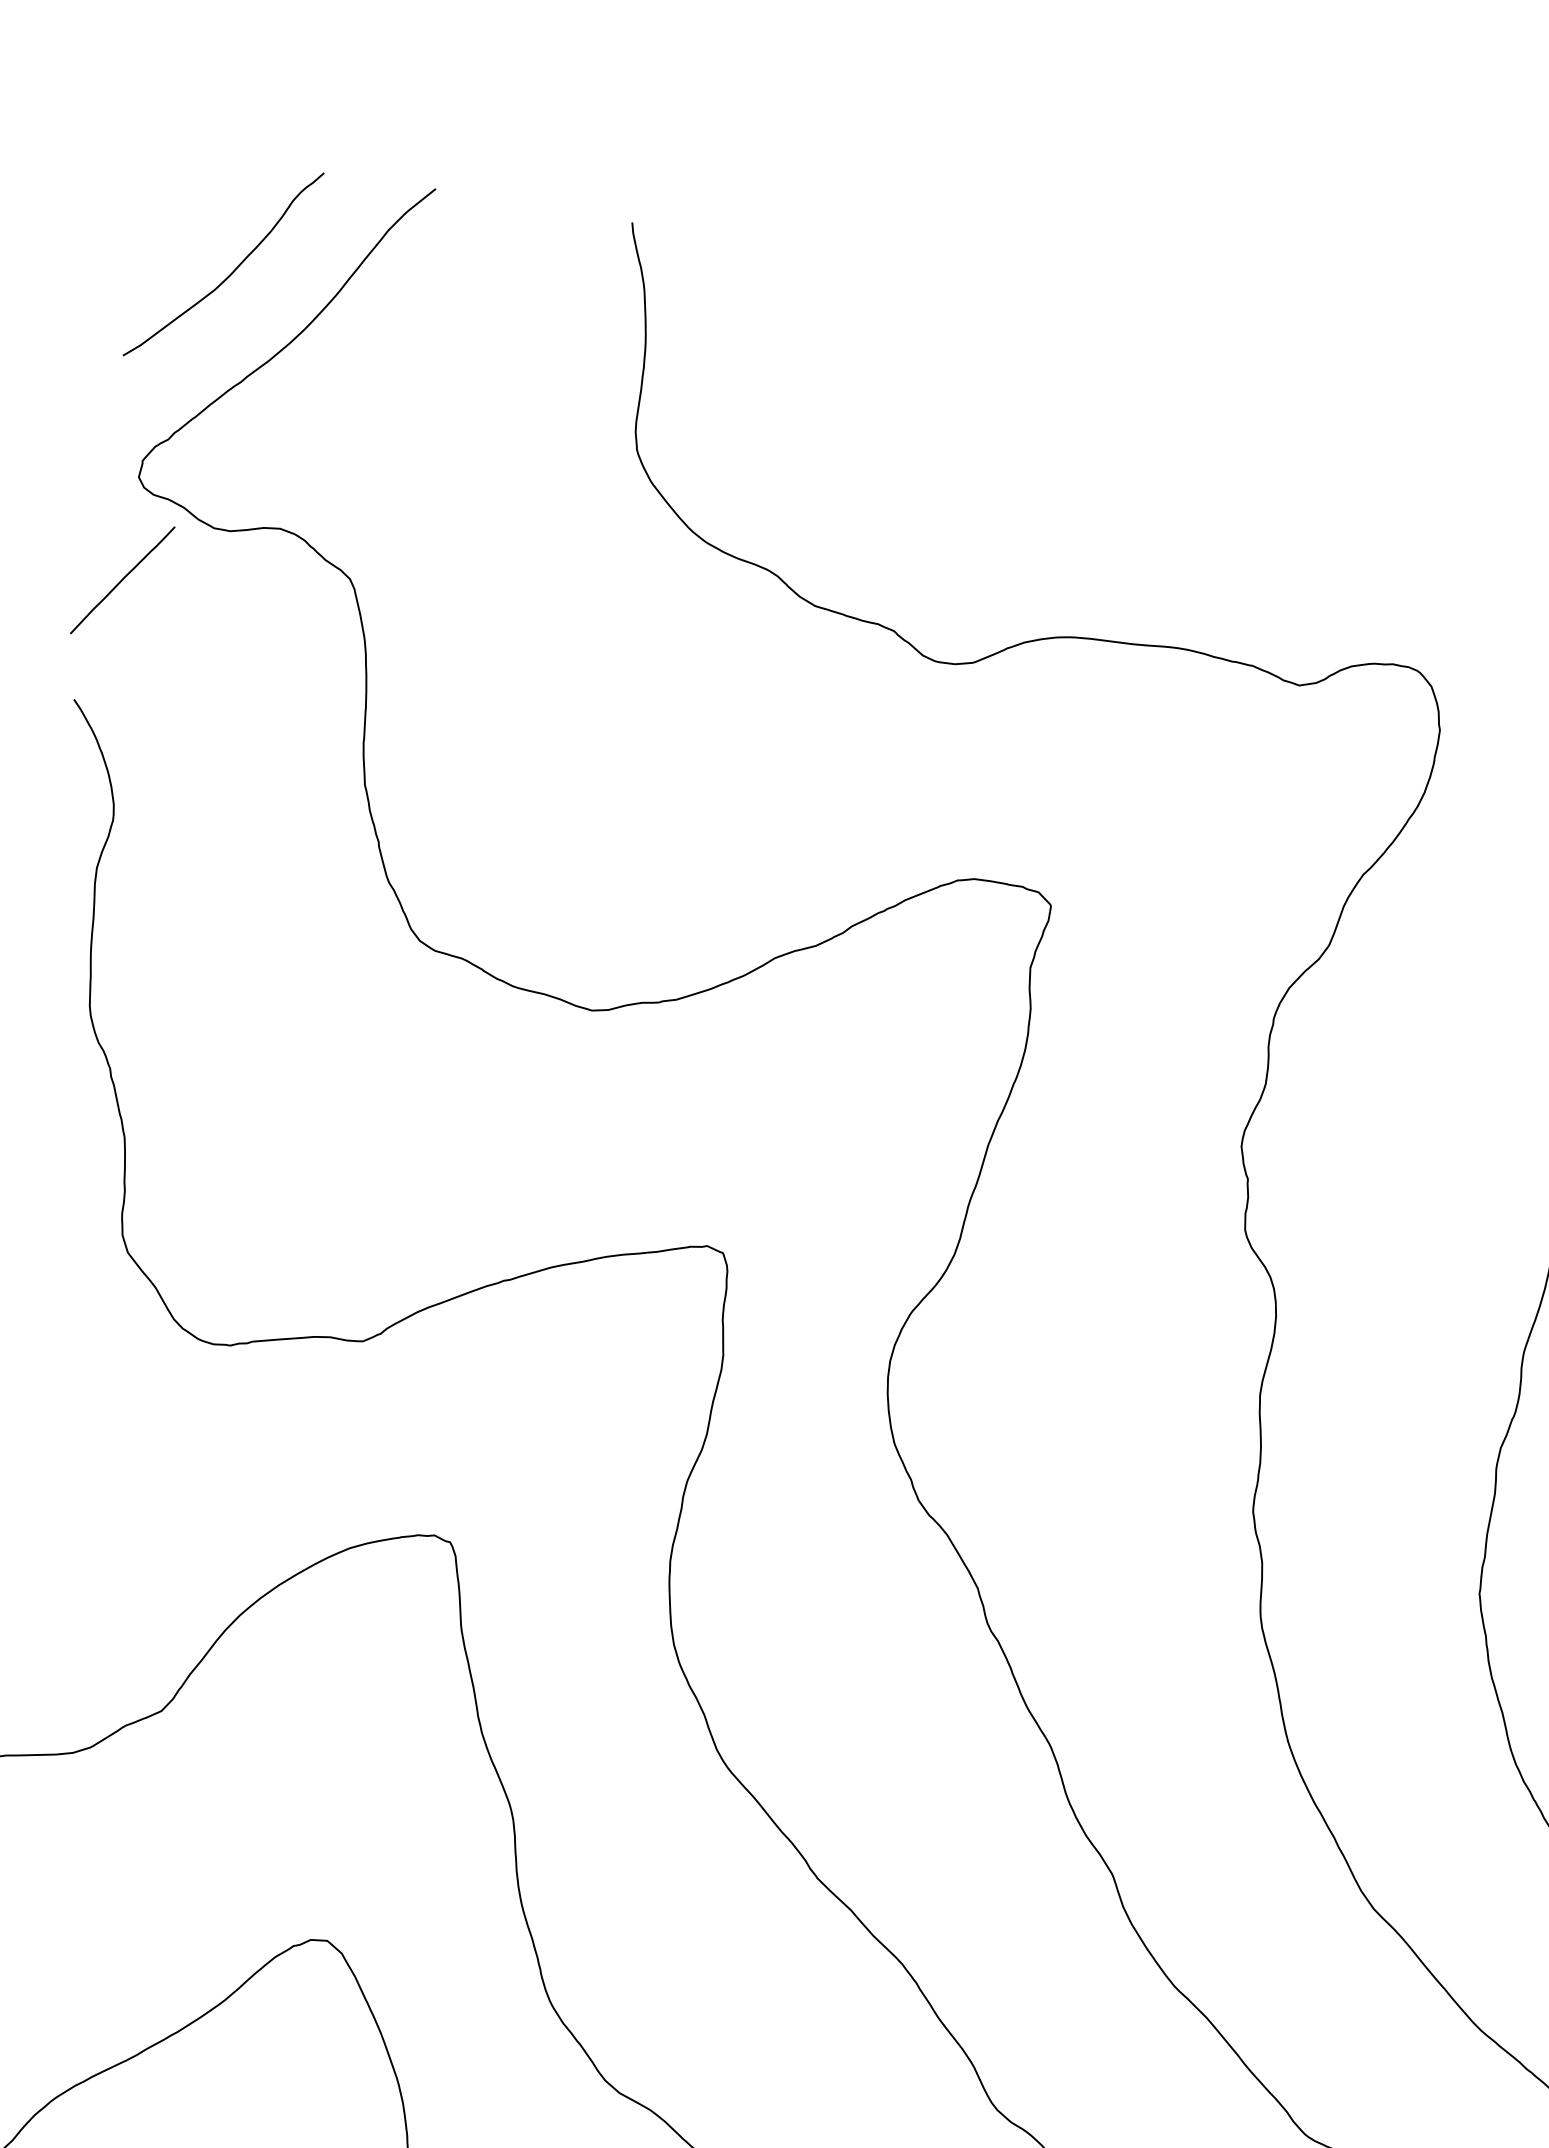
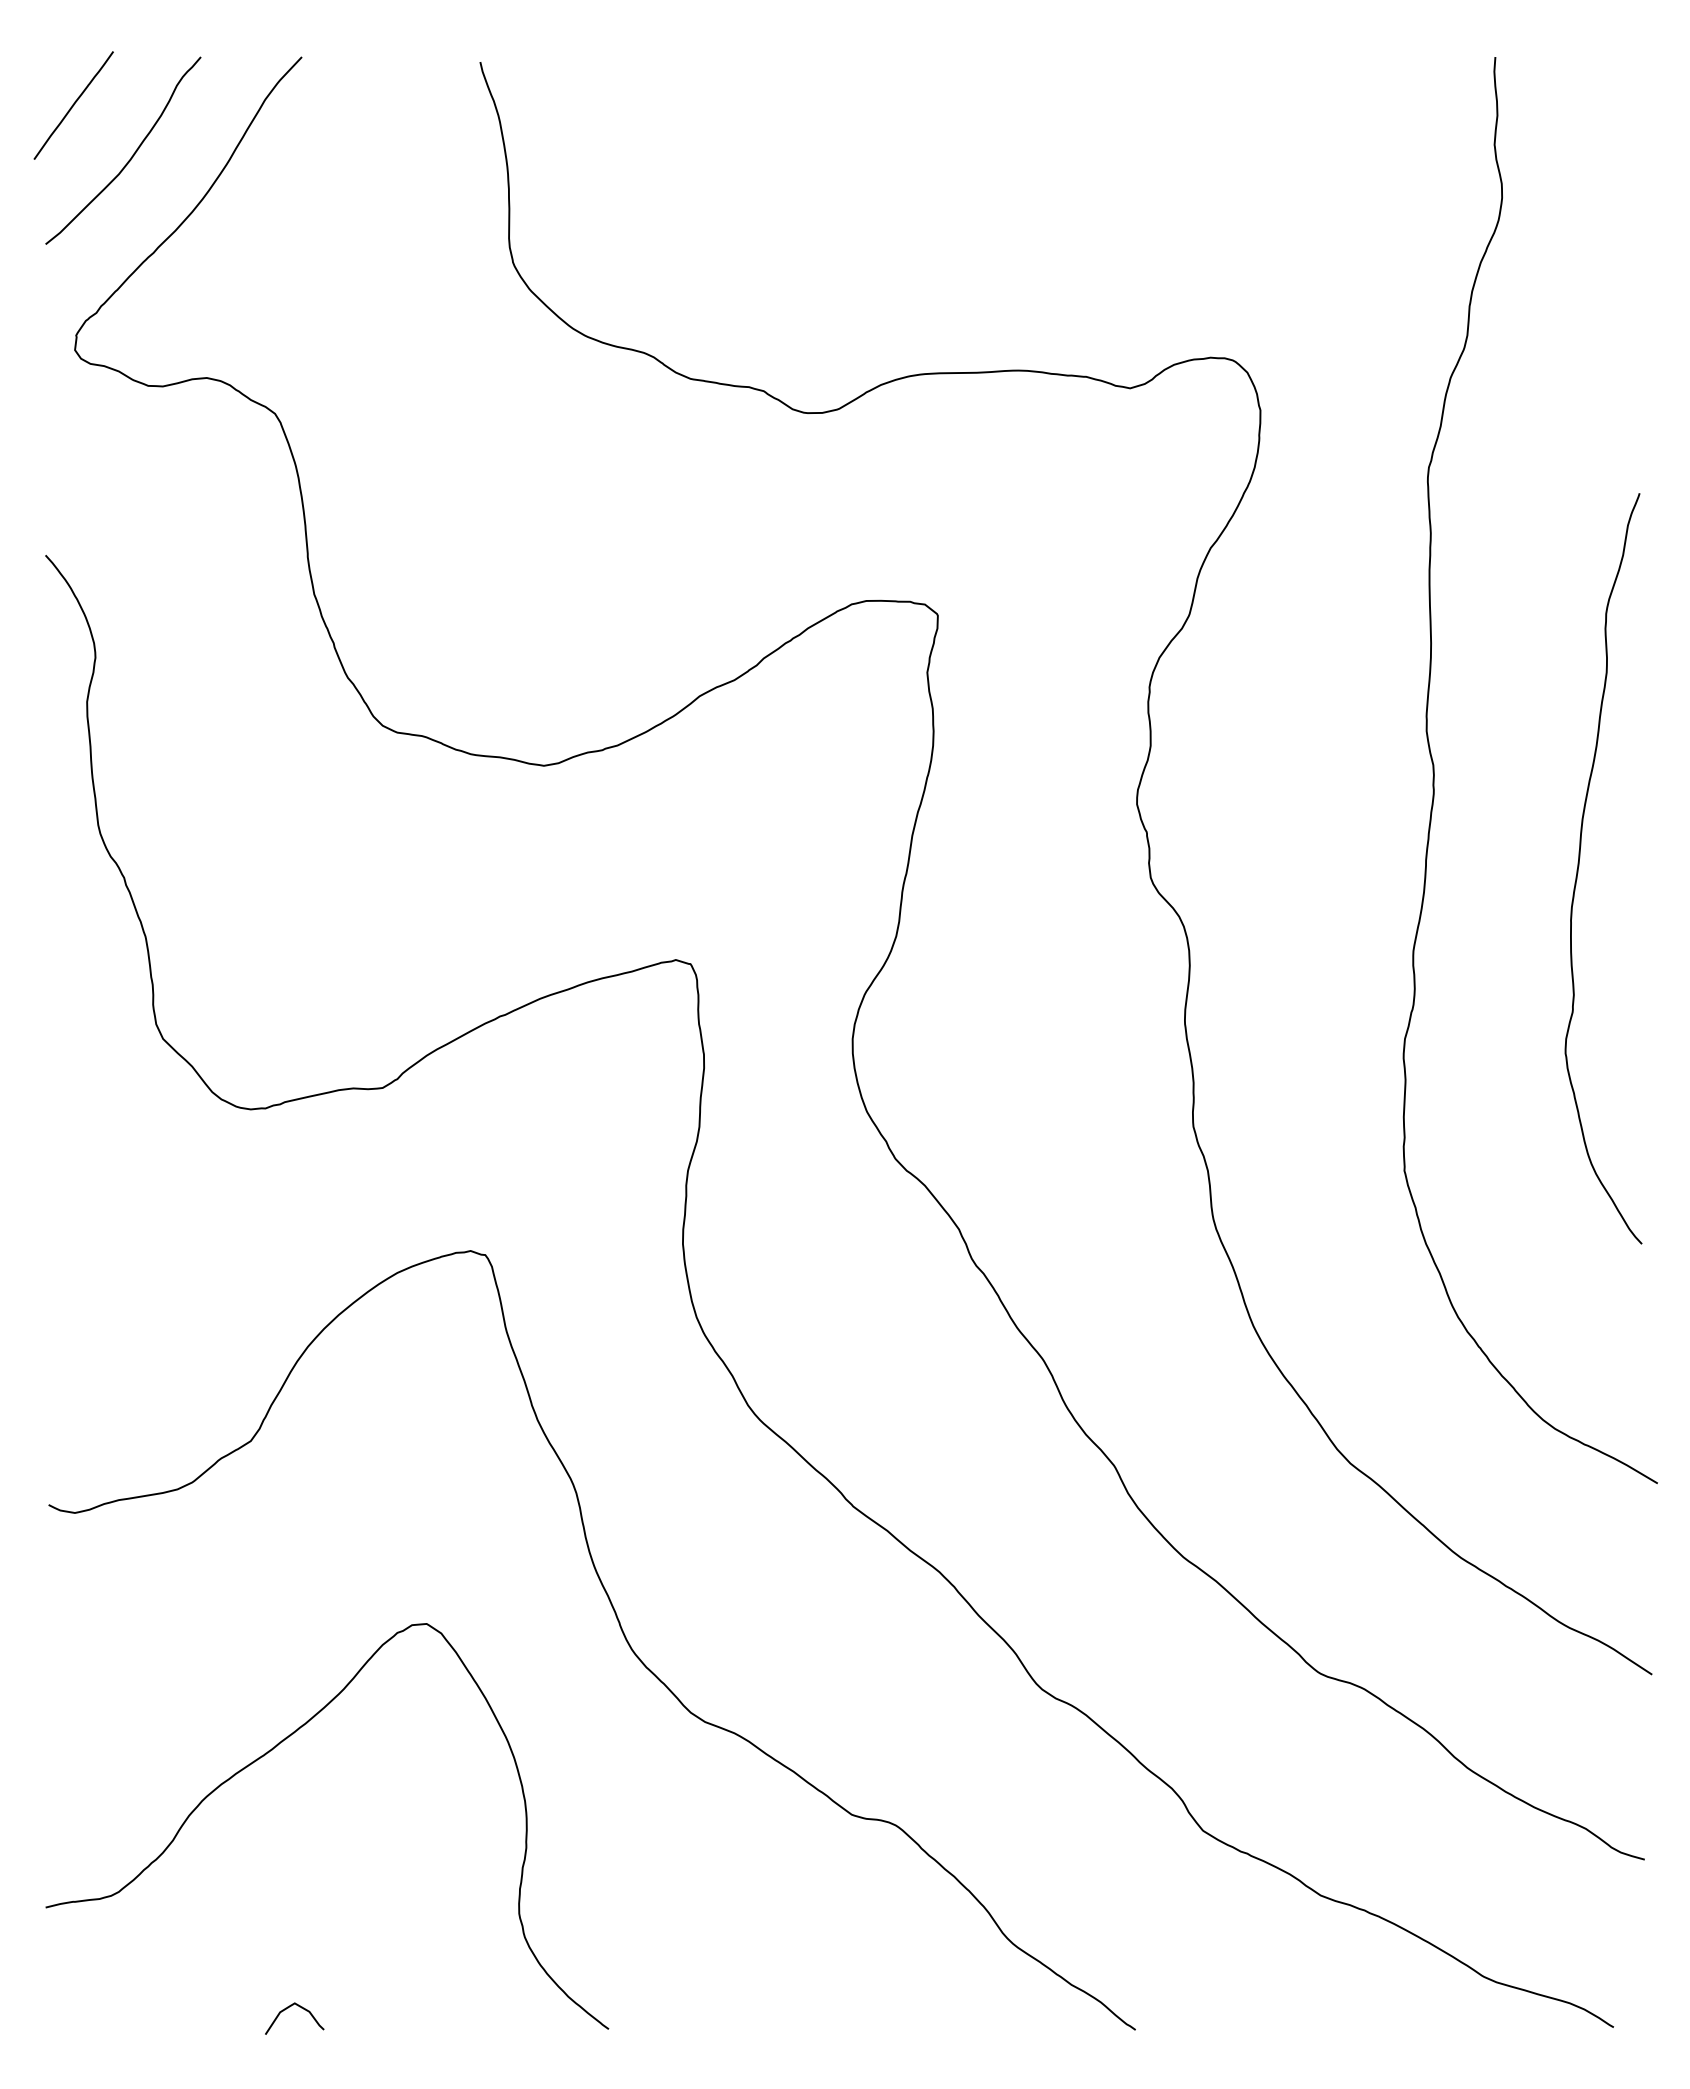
curve: (122, 580) -> (73, 105), moved

